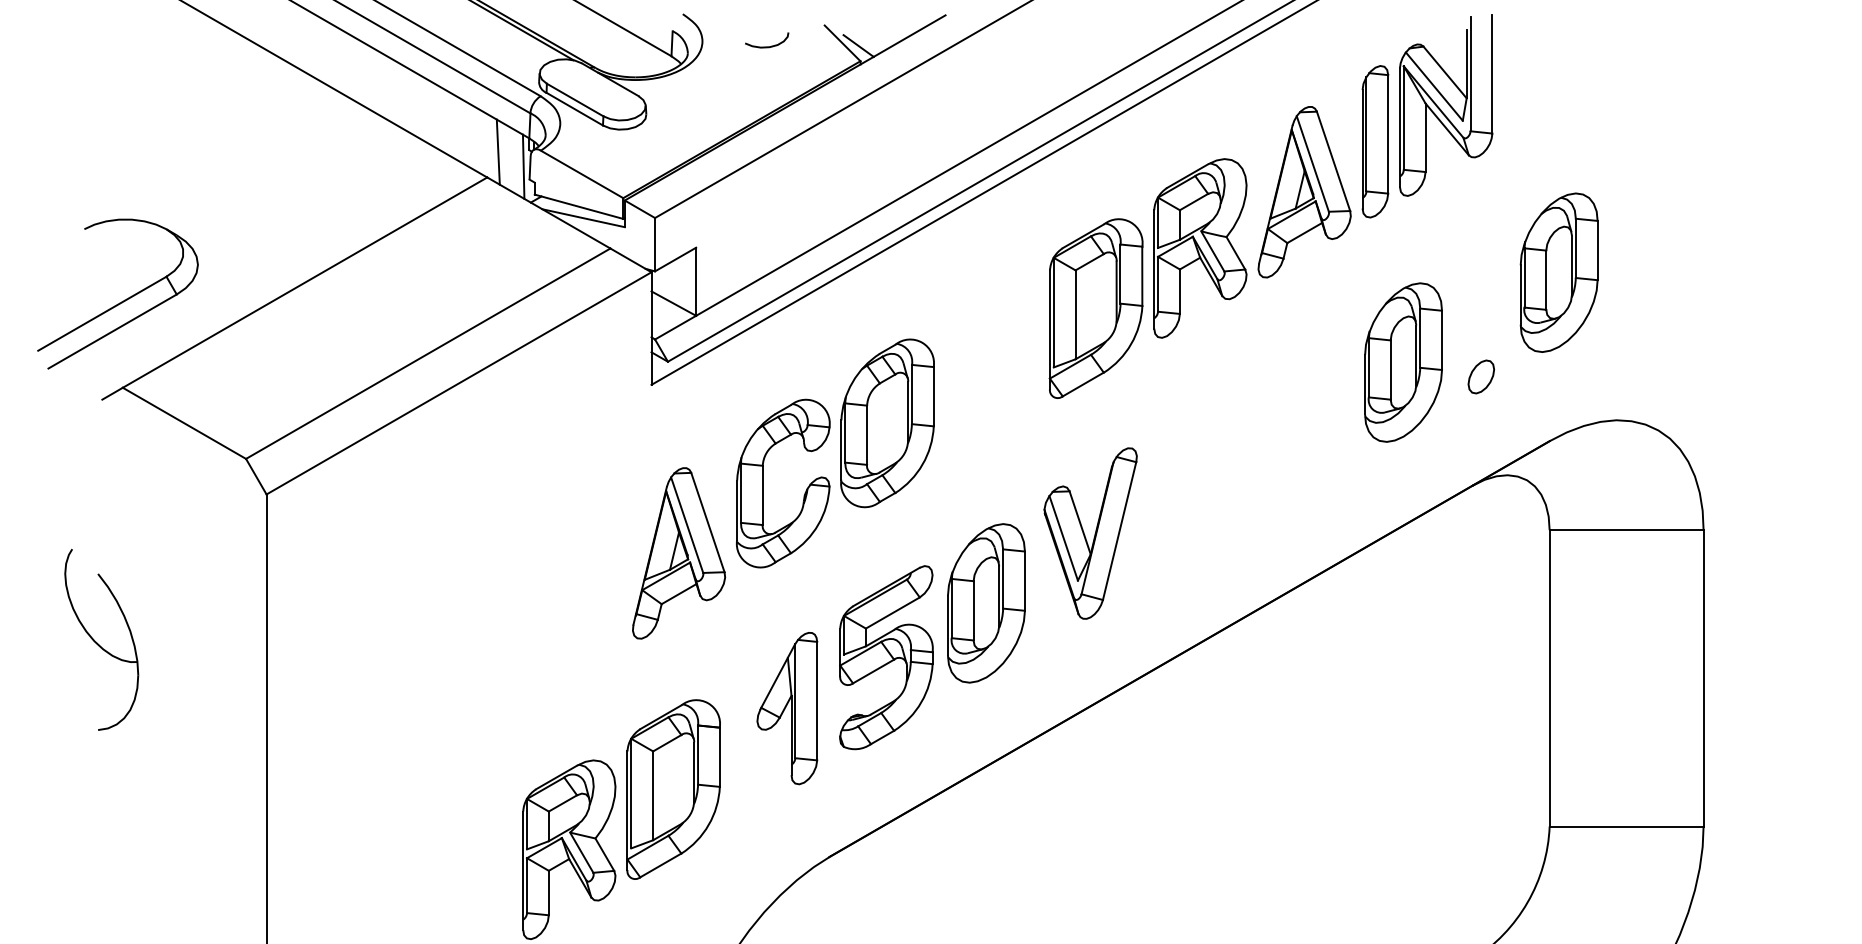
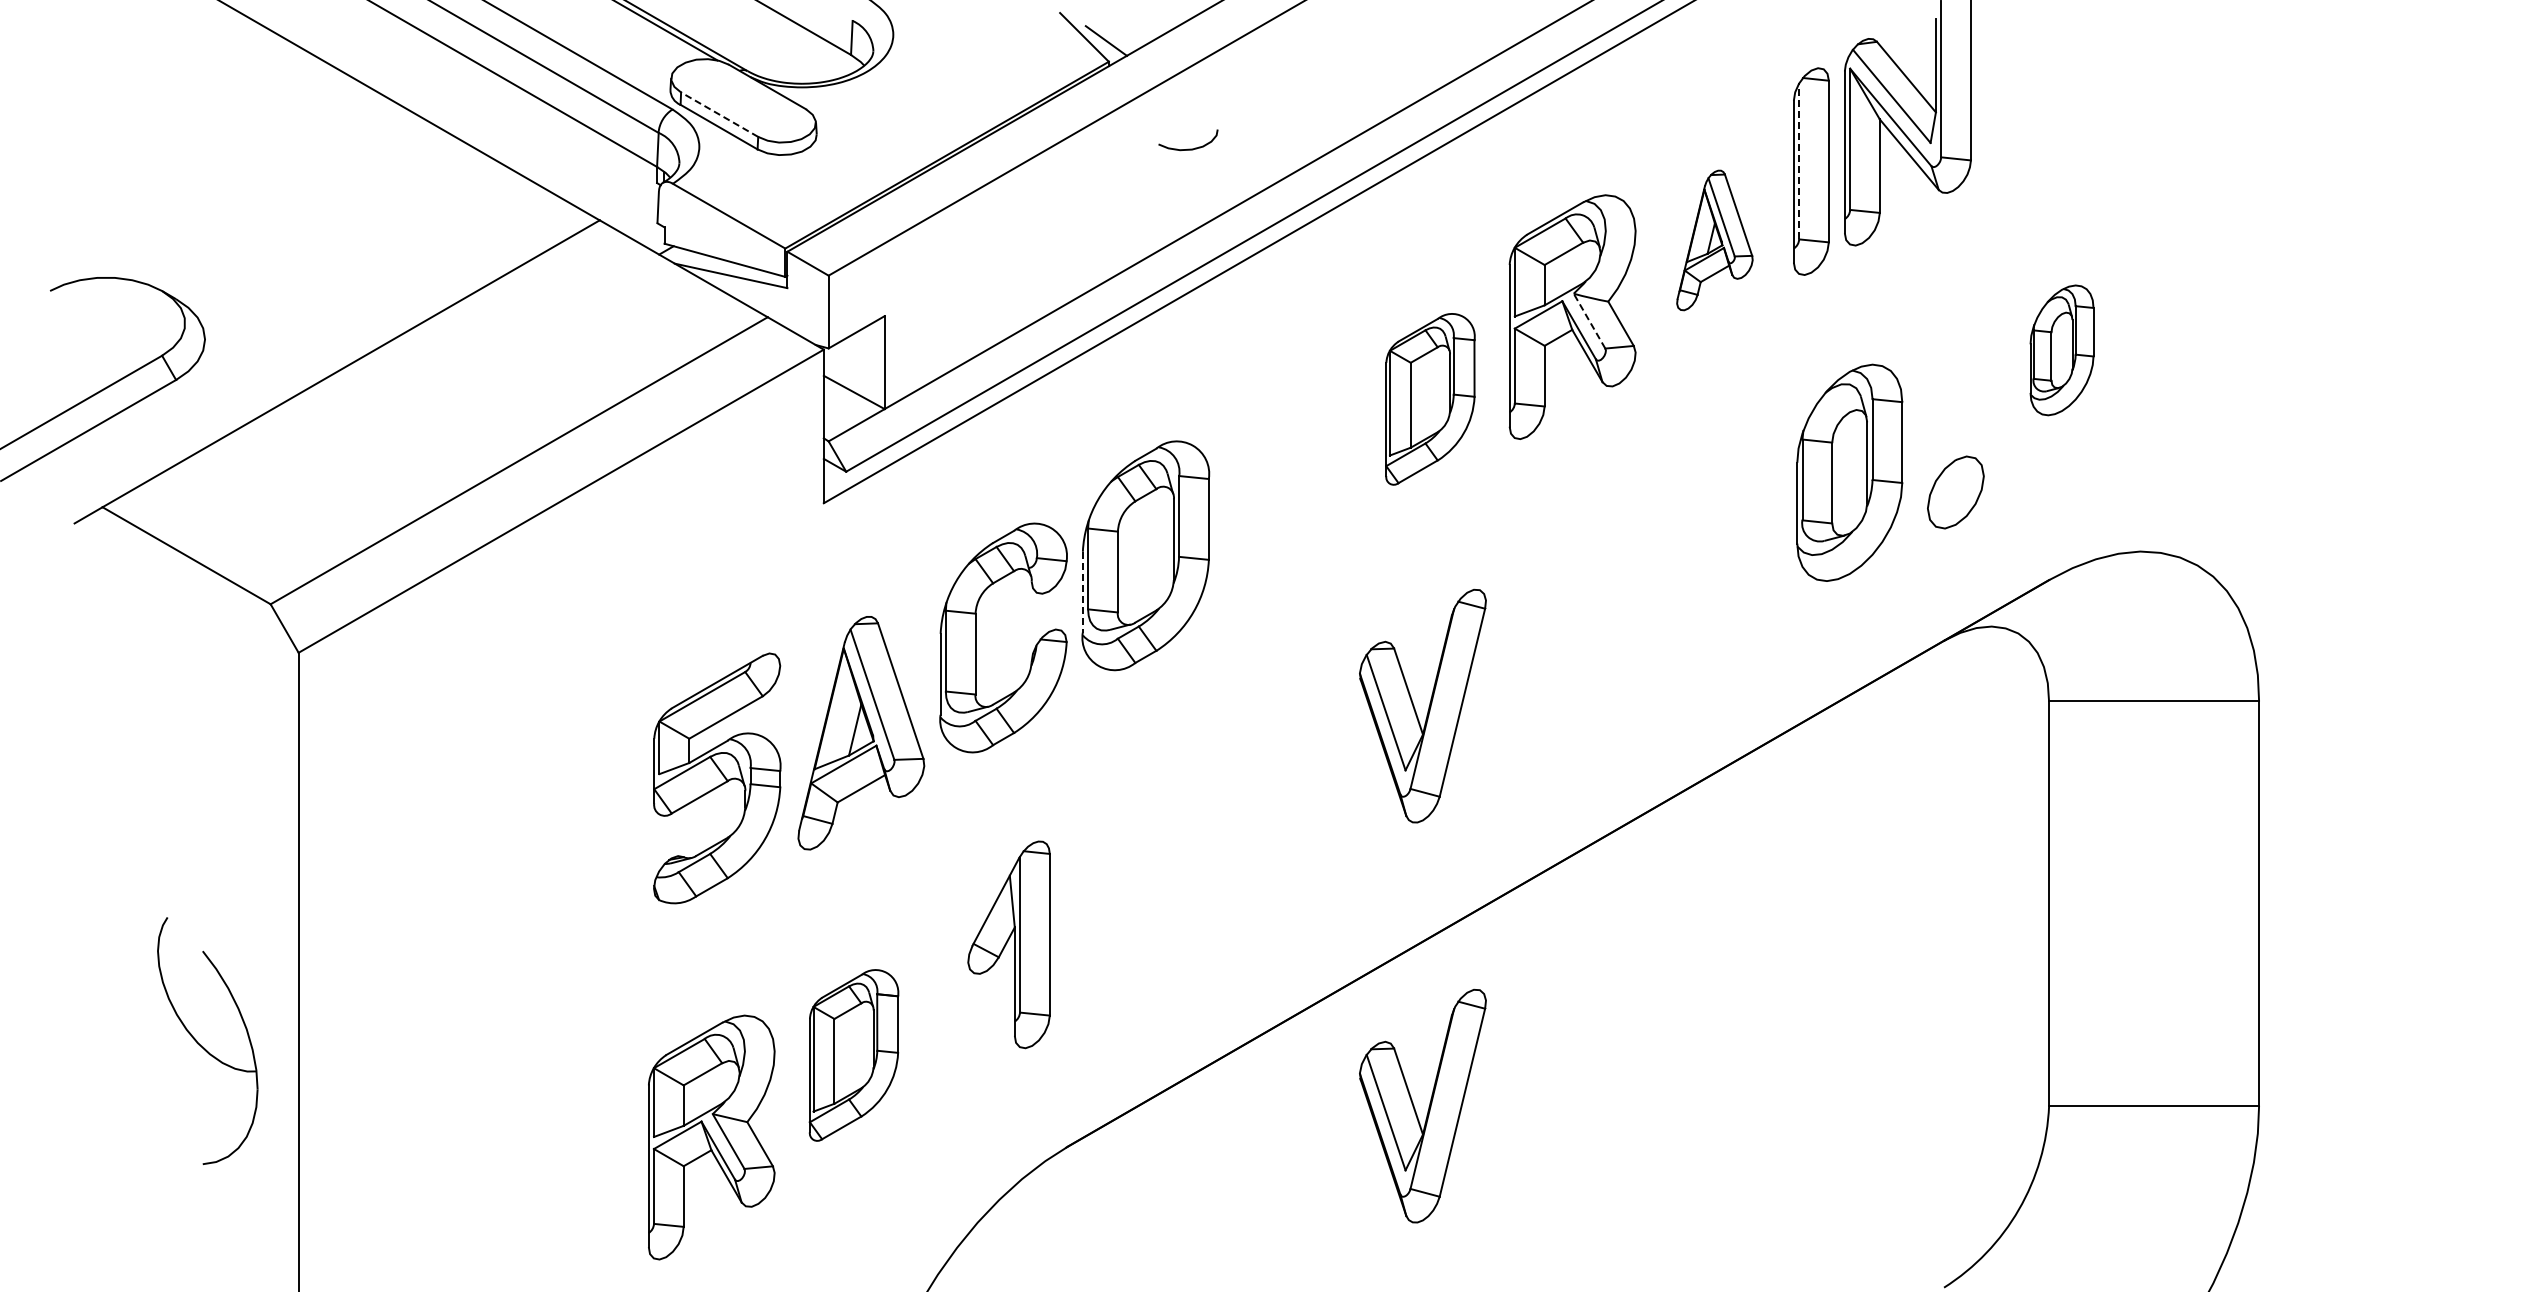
curve: (767, 46) -> (1188, 148), moved
line: (575, 99) -> (719, 114), solid -> dashed
line: (1366, 134) -> (1799, 161), solid -> dashed
line: (498, 151) -> (614, 185), removed
line: (523, 166) -> (649, 205), removed
part: (1304, 192) -> (1714, 240), size x0.6
line: (1212, 251) -> (1589, 321), solid -> dashed
part: (1558, 272) -> (2061, 350), size x0.6
part: (1096, 308) -> (1430, 399), size x0.7
part: (1481, 376) -> (1955, 492), size x1.6
line: (841, 450) -> (1082, 592), solid -> dashed
part: (986, 603) -> (1280, 801), removed
part: (98, 643) -> (203, 1046), moved
part: (886, 657) -> (717, 778), moved
part: (673, 789) -> (853, 1055), size x0.7
part: (1094, 827) -> (1428, 1106), added

